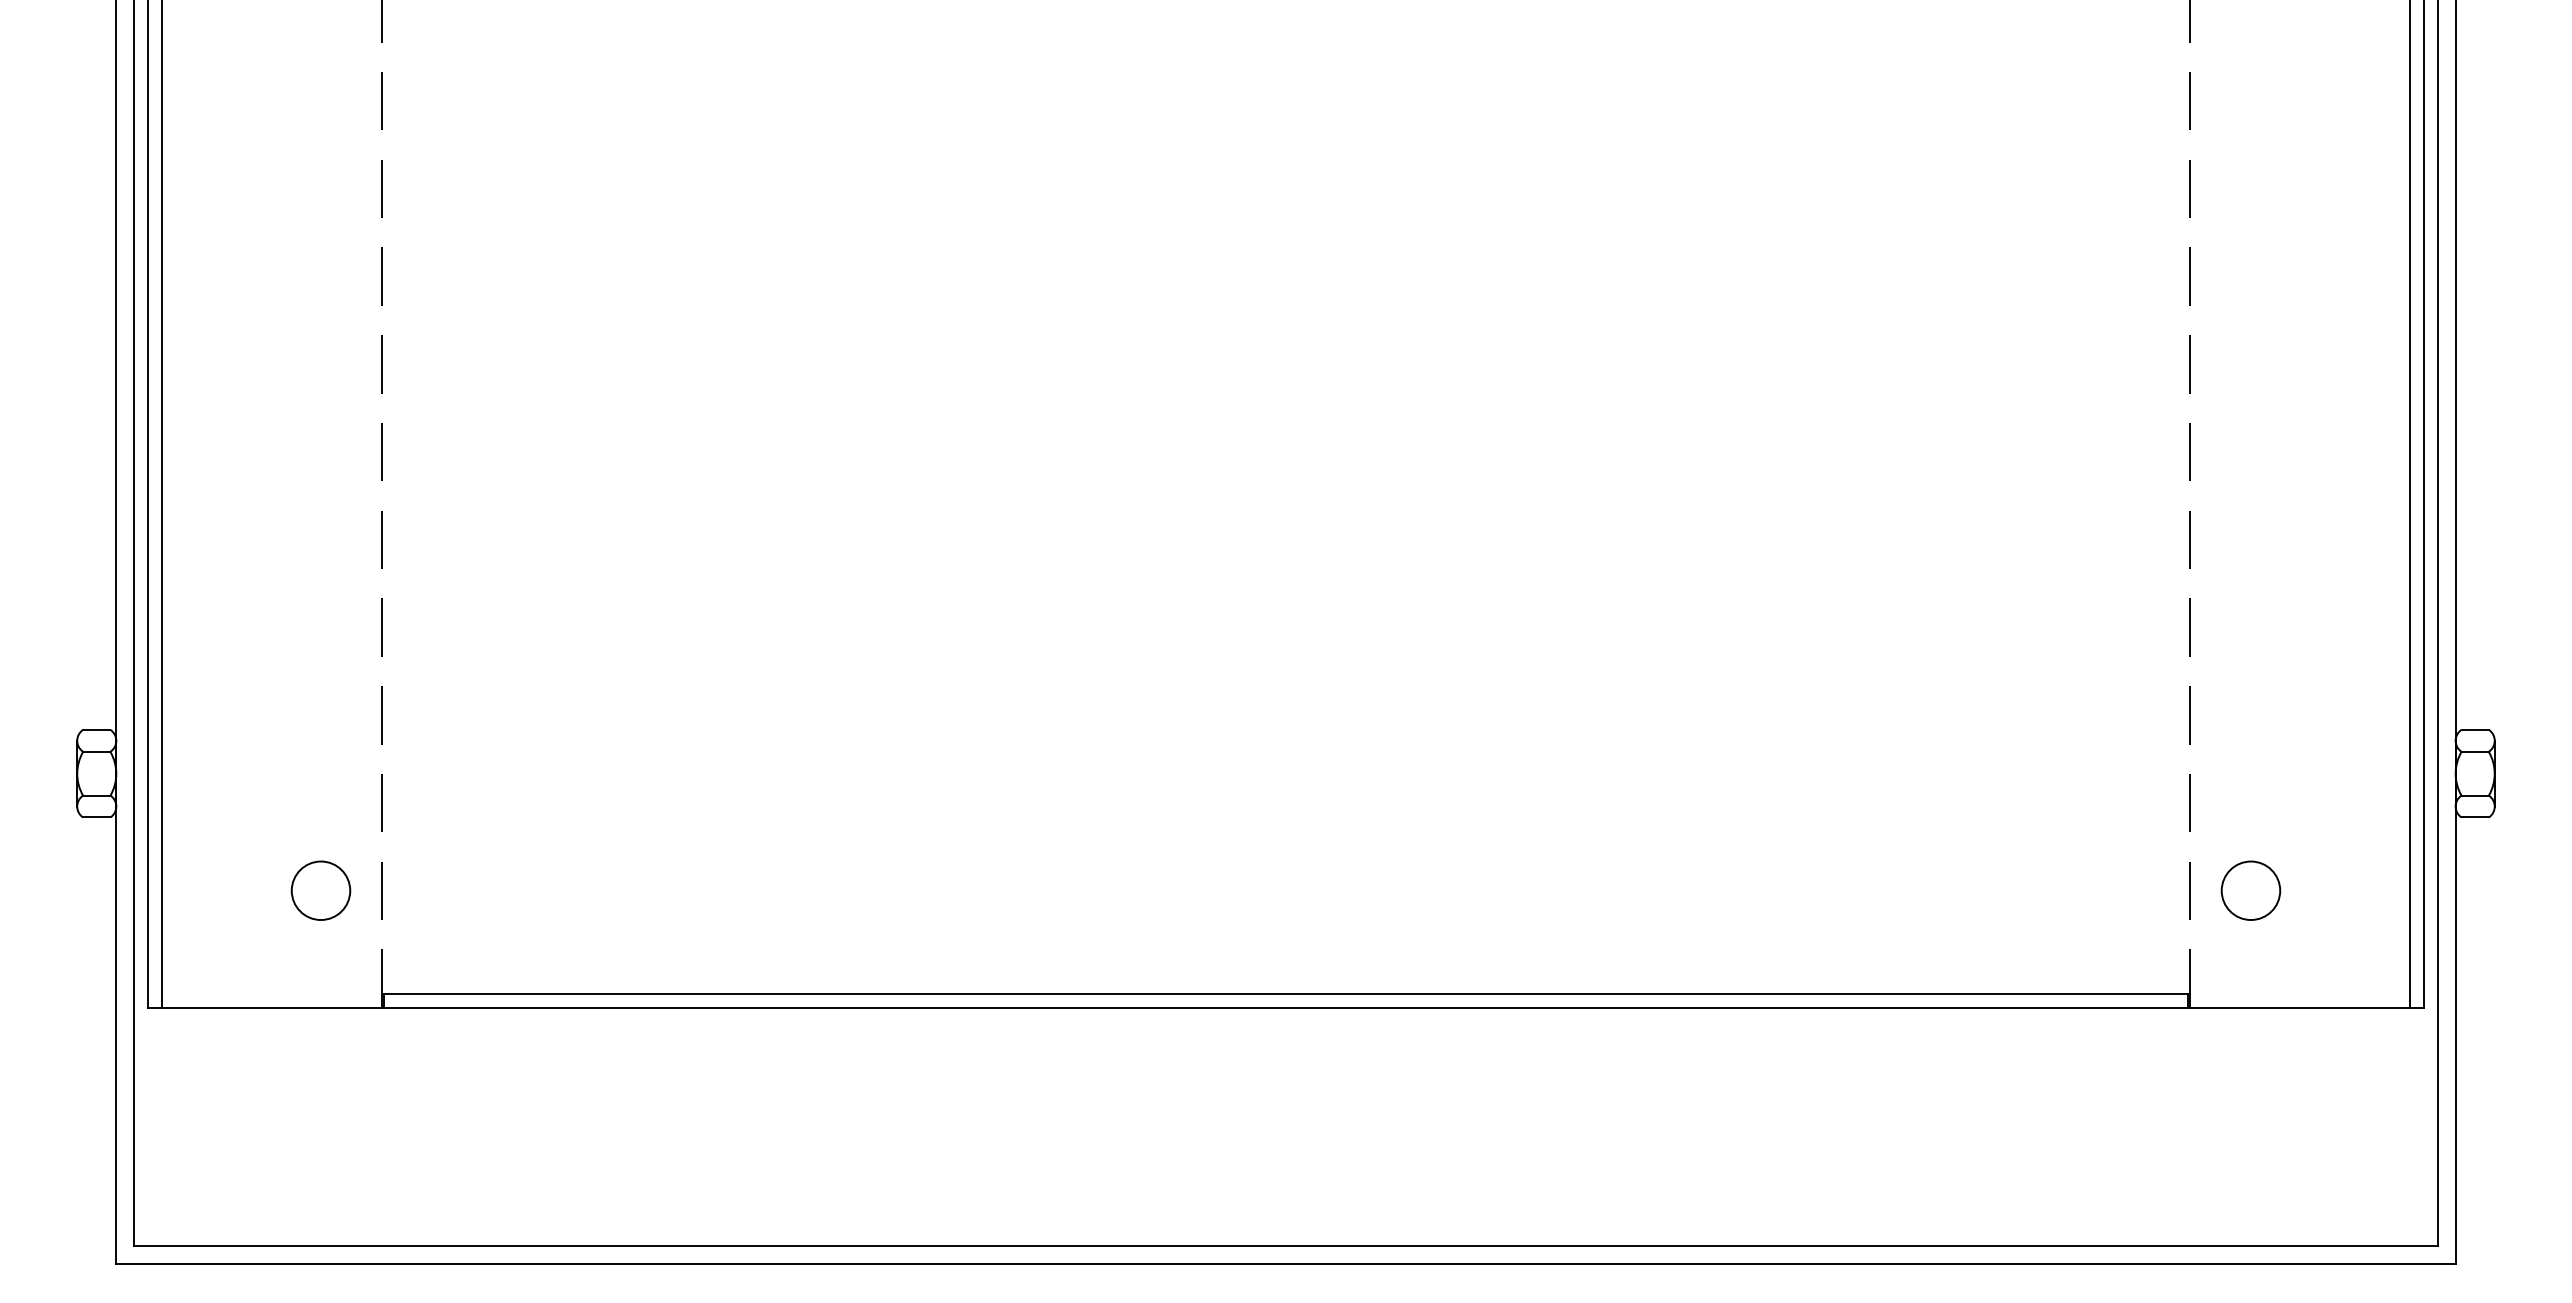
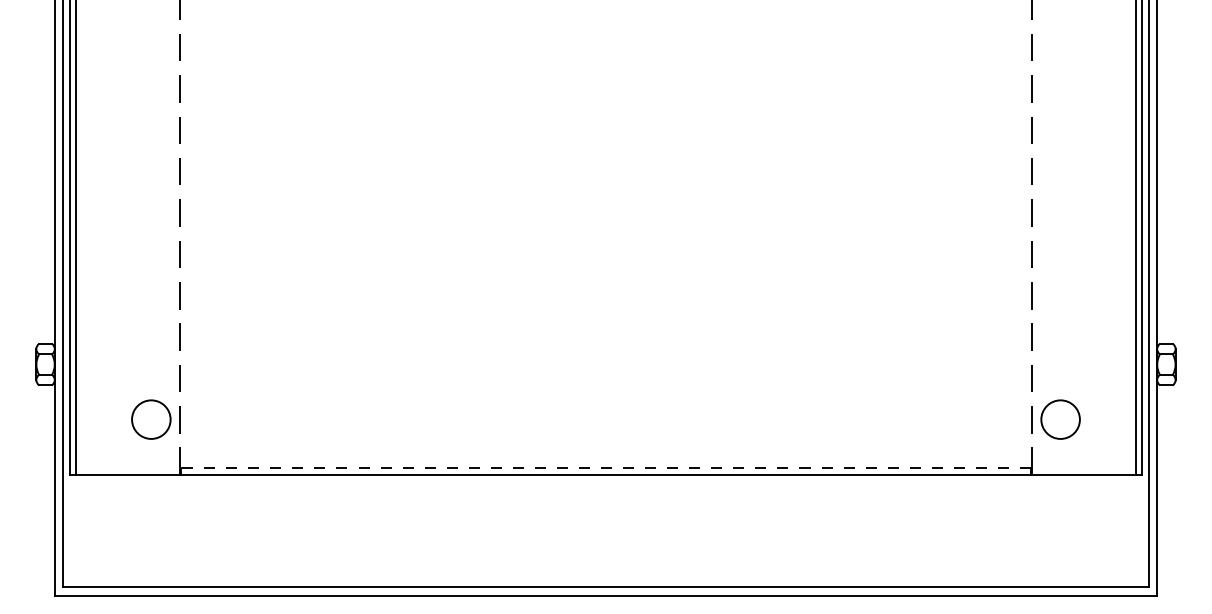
circle: (319, 890) -> (150, 419), size x1.4
circle: (2250, 890) -> (1060, 419), size x1.4
line: (1284, 994) -> (605, 468), solid -> dashed

